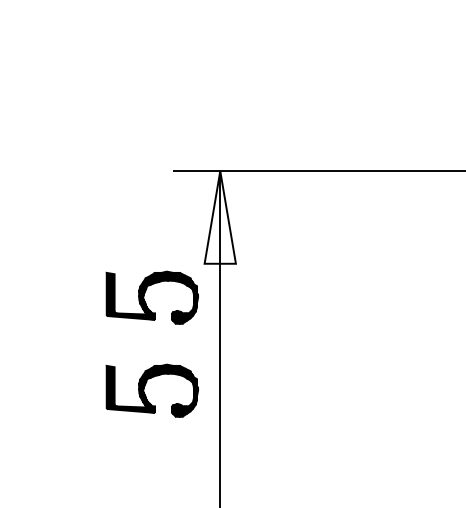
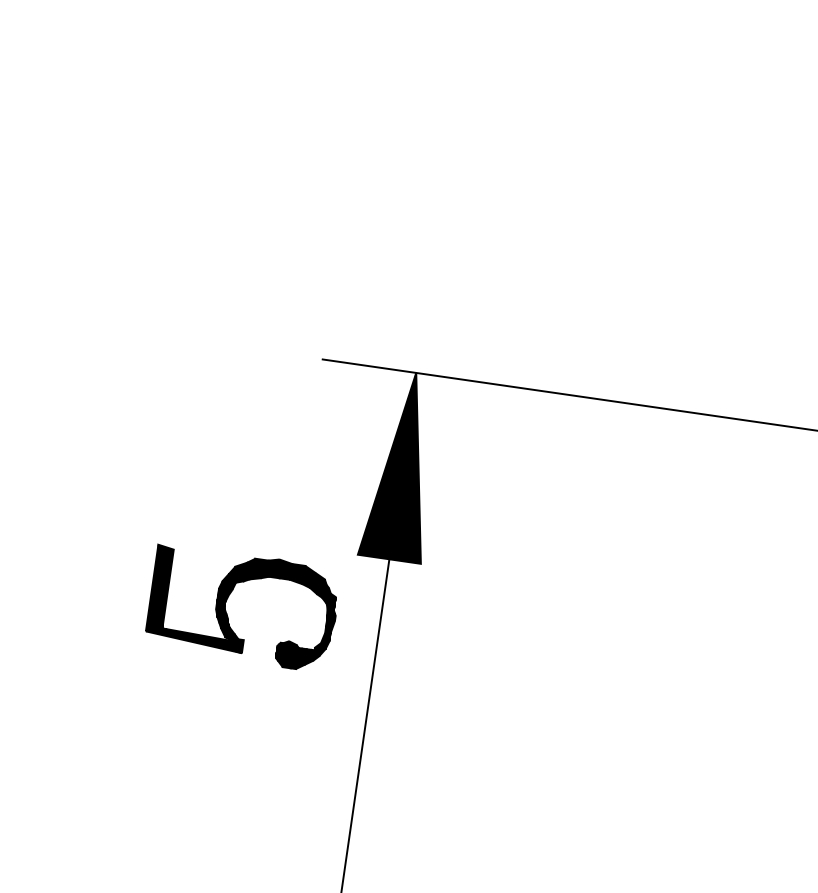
fill: (219, 217) -> (401, 465), added
part: (145, 393) -> (201, 798), removed

